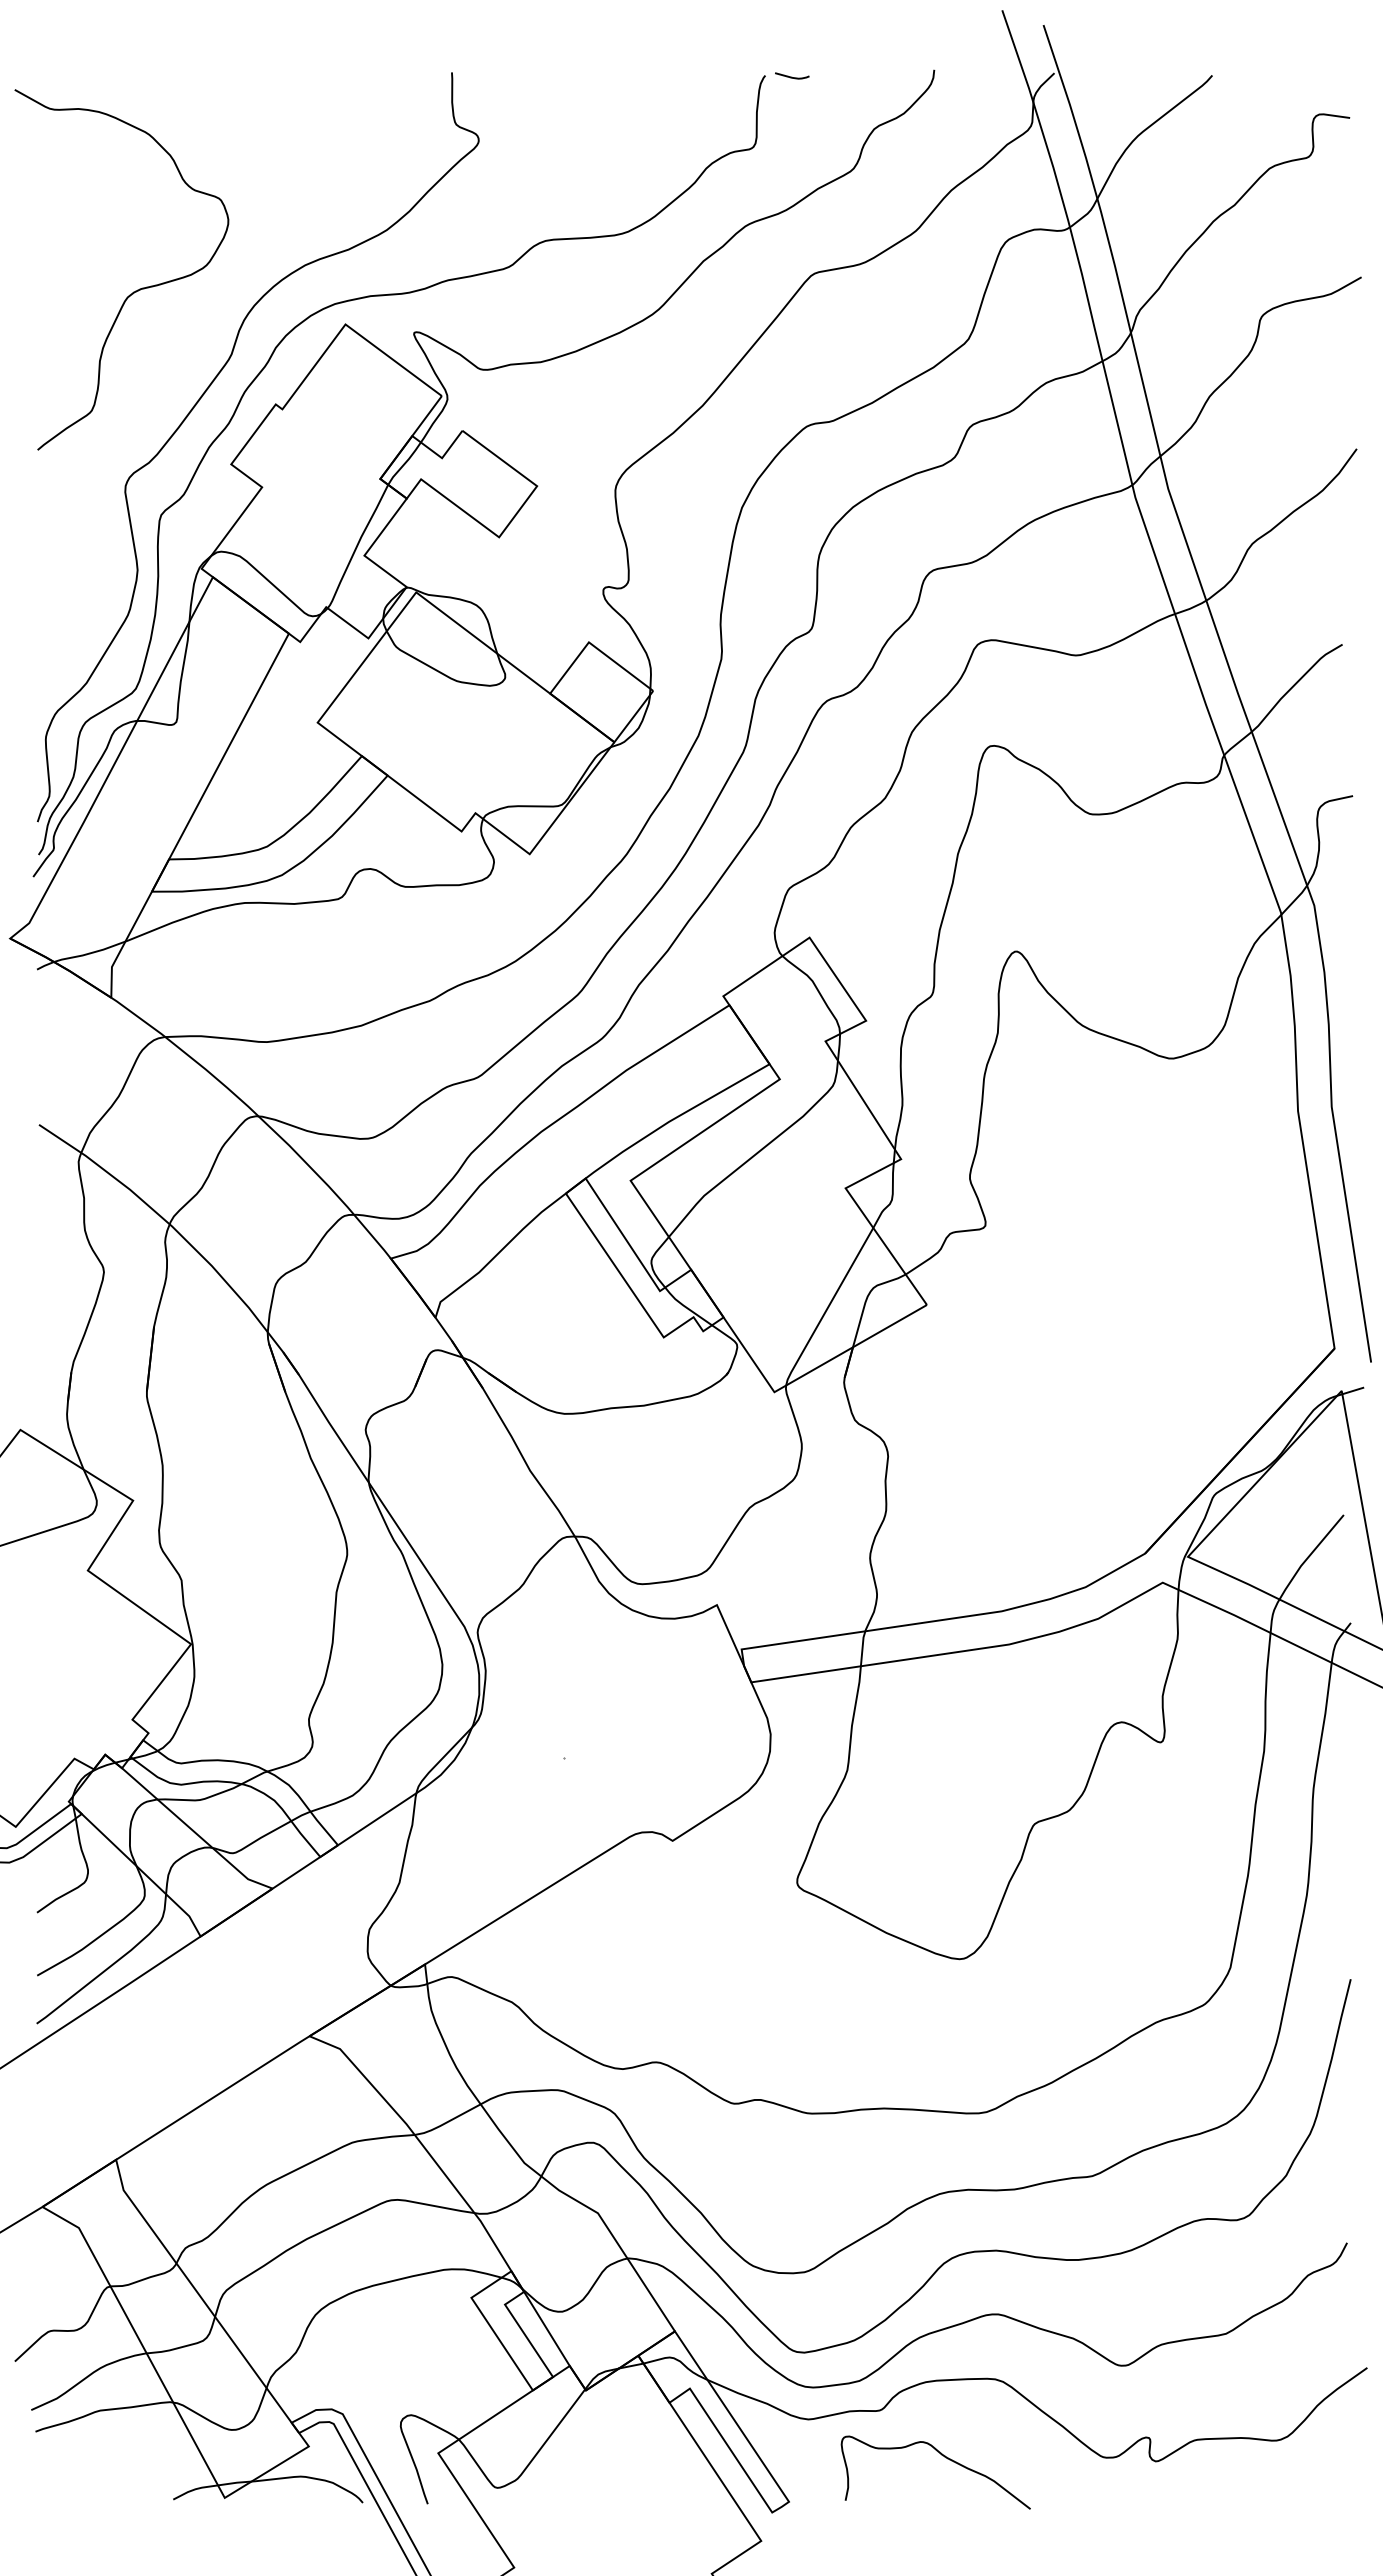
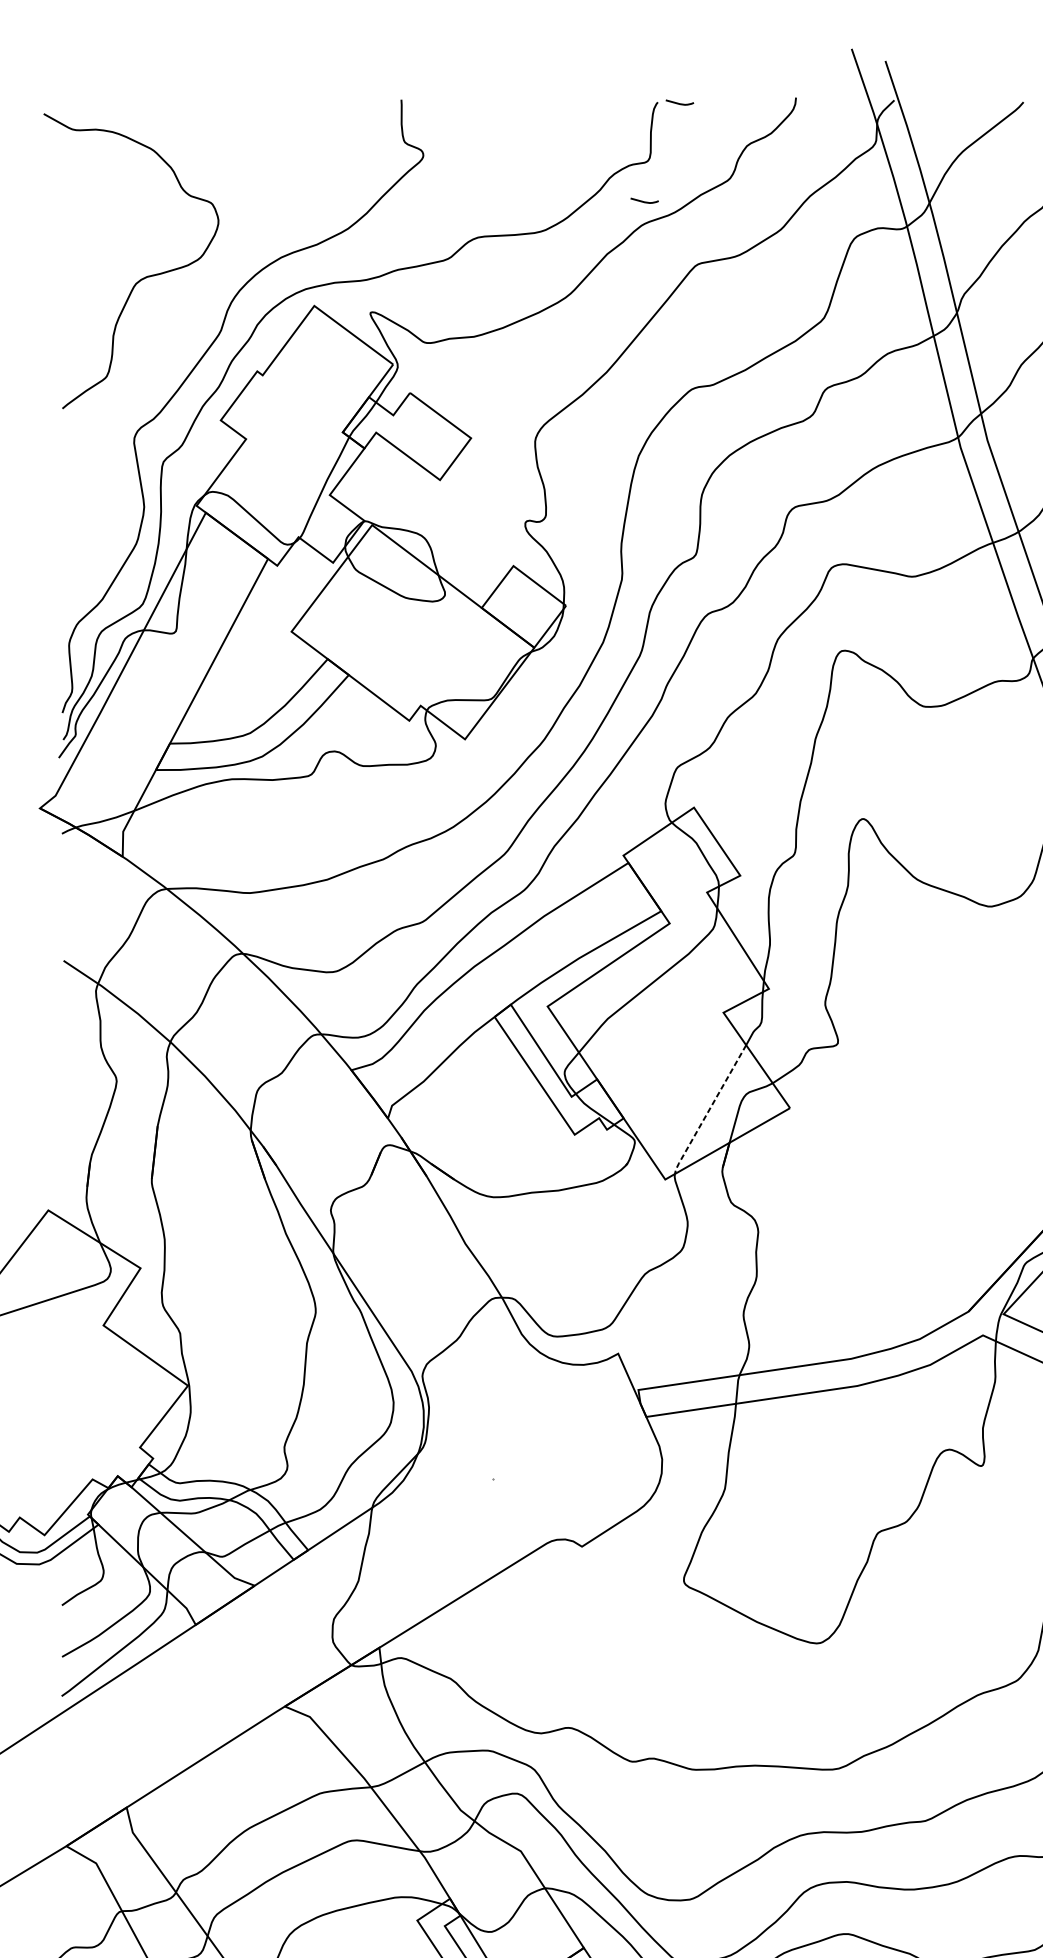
curve: (748, 196) -> (644, 201), added
line: (827, 1307) -> (708, 1110), solid -> dashed

